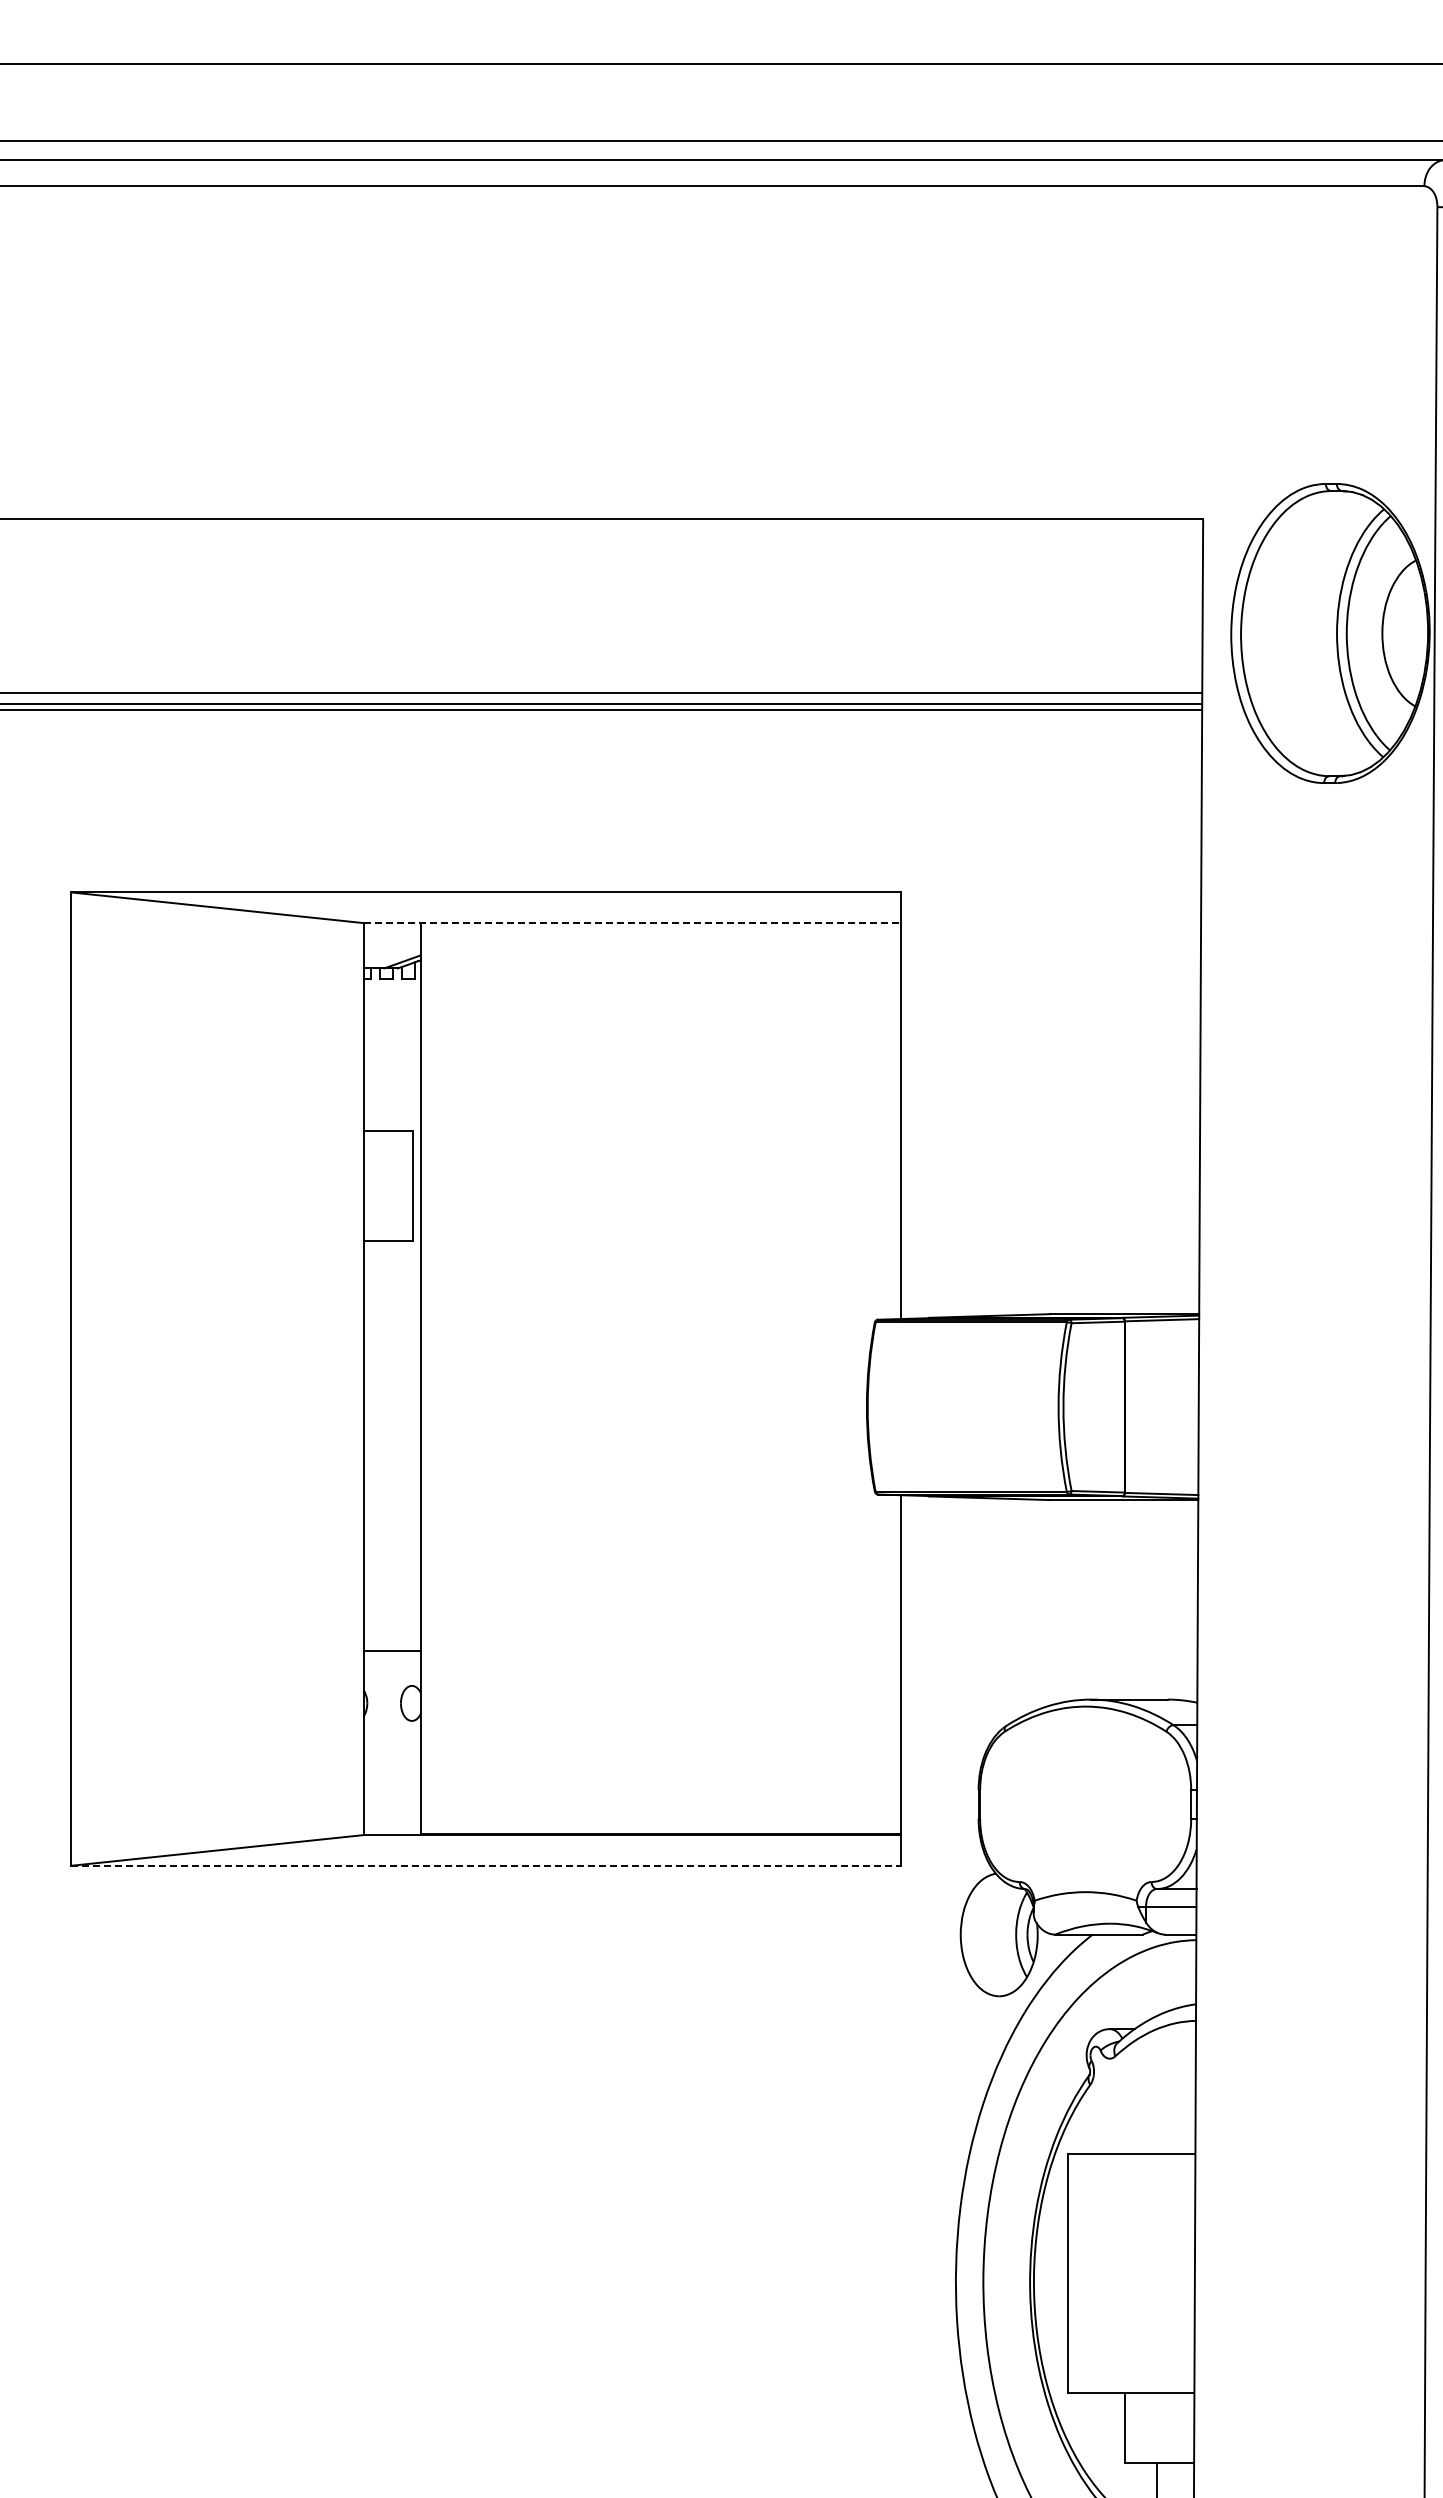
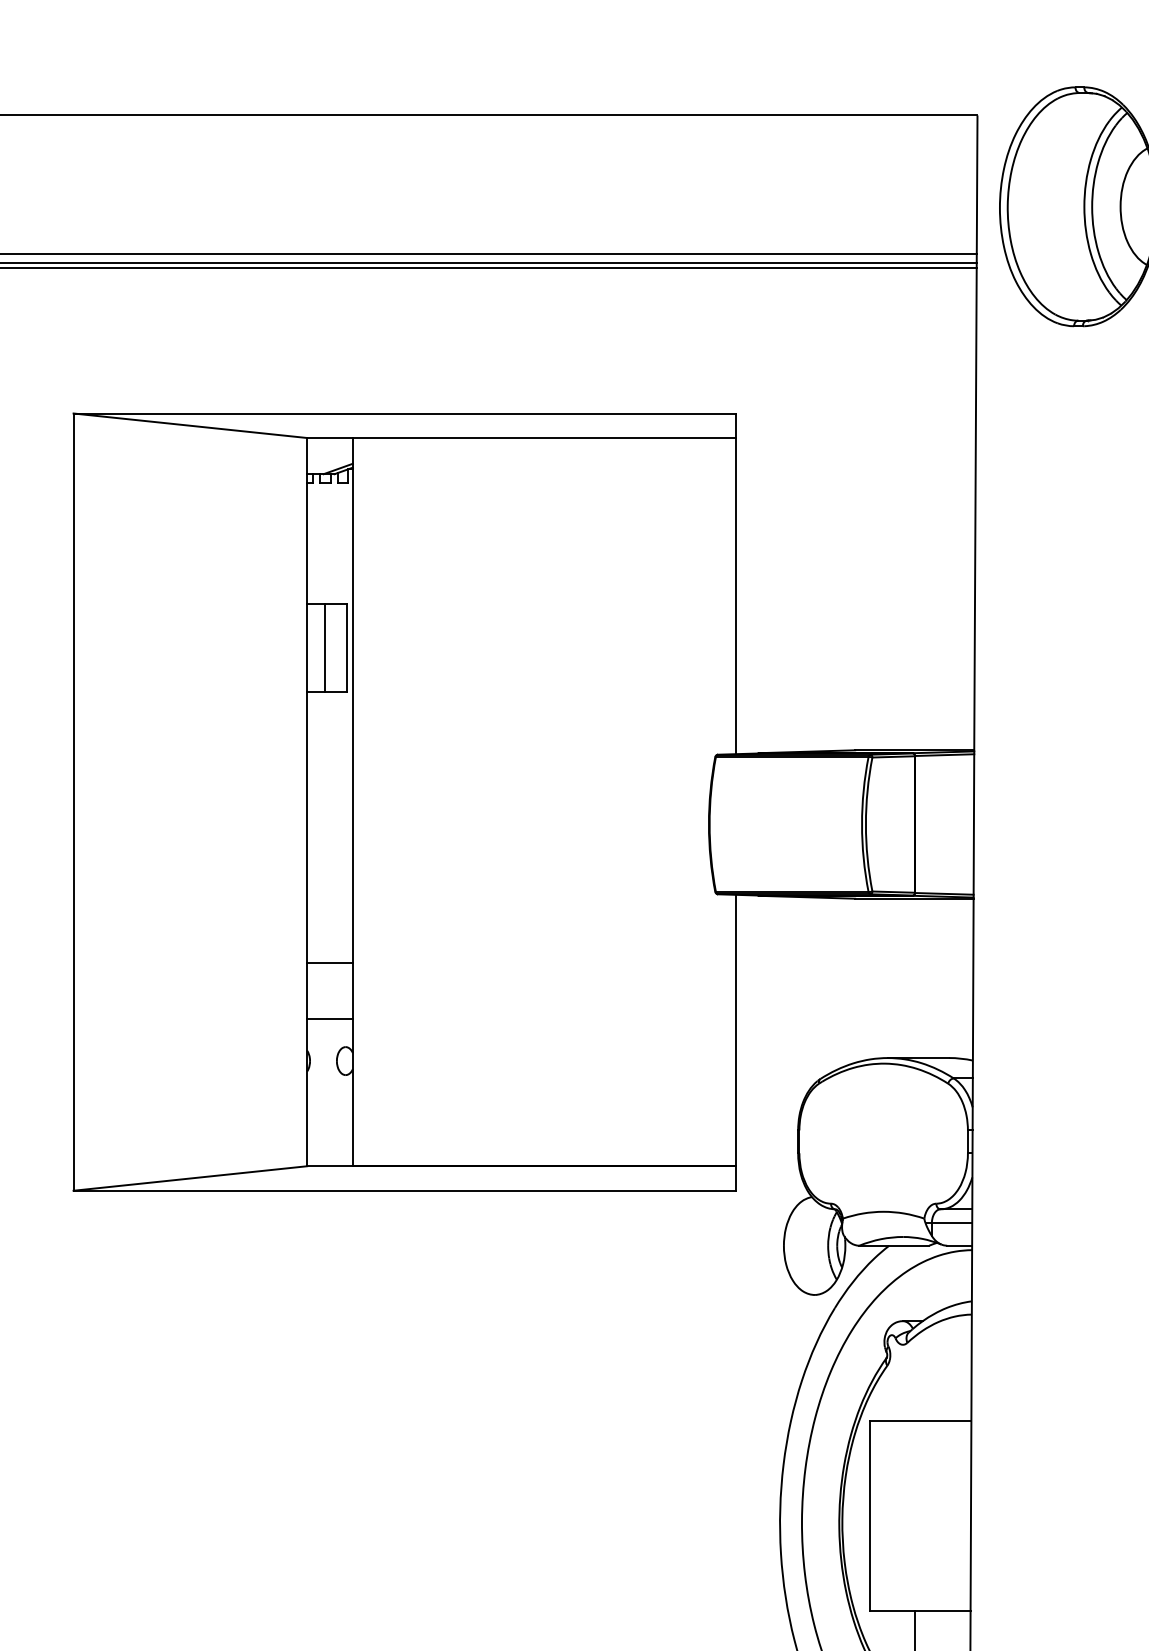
line: (632, 923) -> (521, 438), dashed -> solid
line: (385, 1185) -> (324, 647), added
line: (391, 1580) -> (329, 962), added
line: (486, 1865) -> (405, 1190), dashed -> solid

